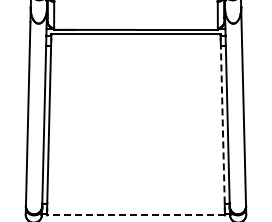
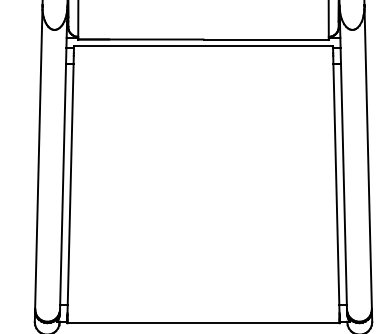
line: (222, 124) -> (335, 184), dashed -> solid
line: (135, 215) -> (202, 323), dashed -> solid

